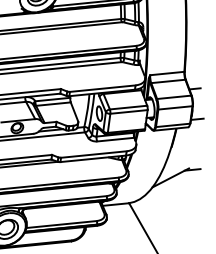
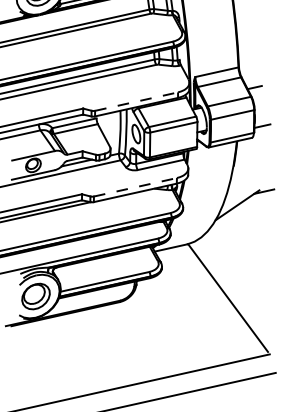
line: (103, 88) -> (137, 101), solid -> dashed
line: (93, 154) -> (135, 187), solid -> dashed

